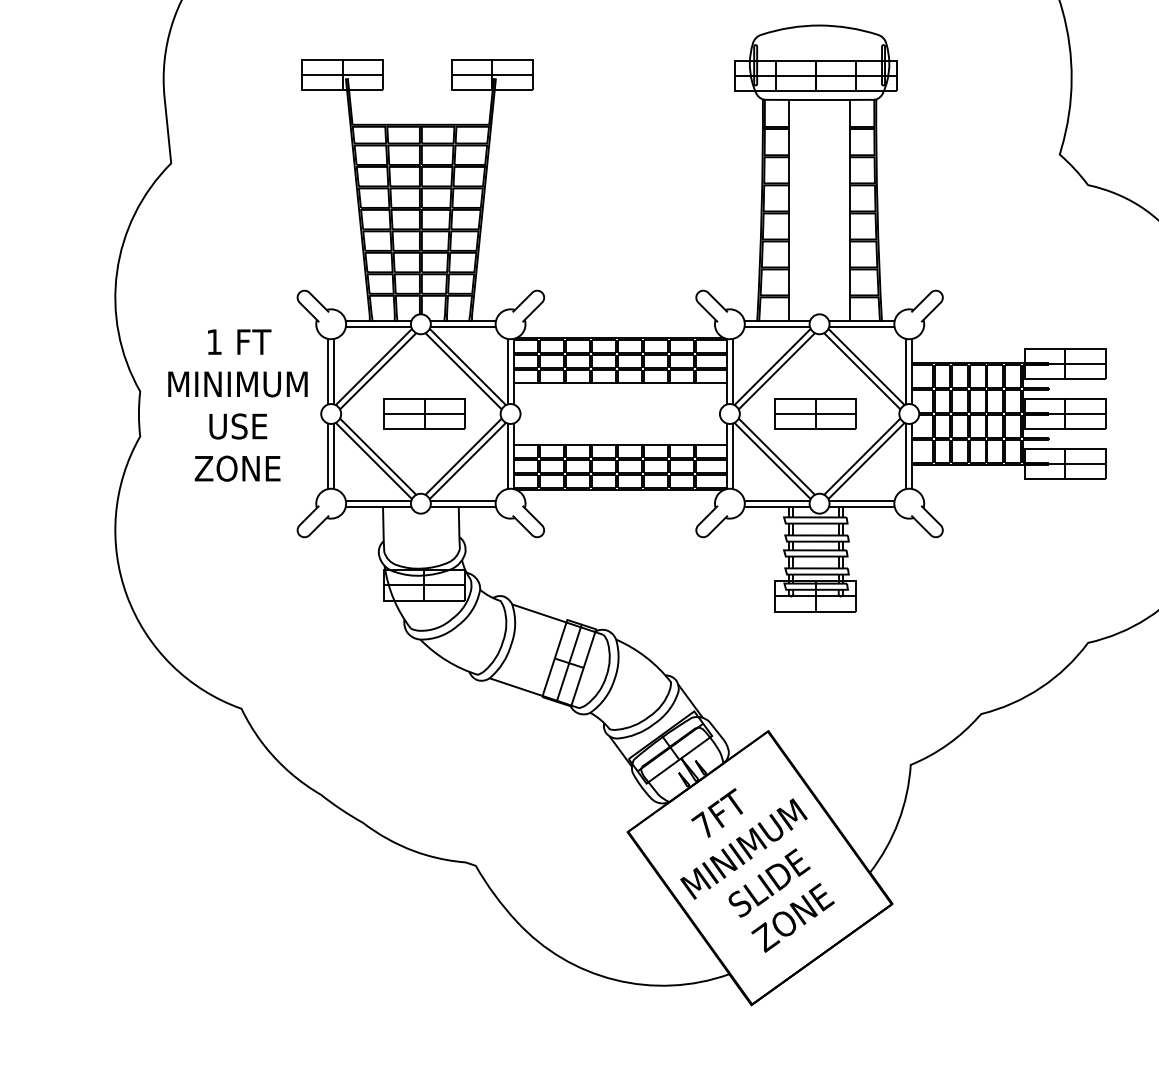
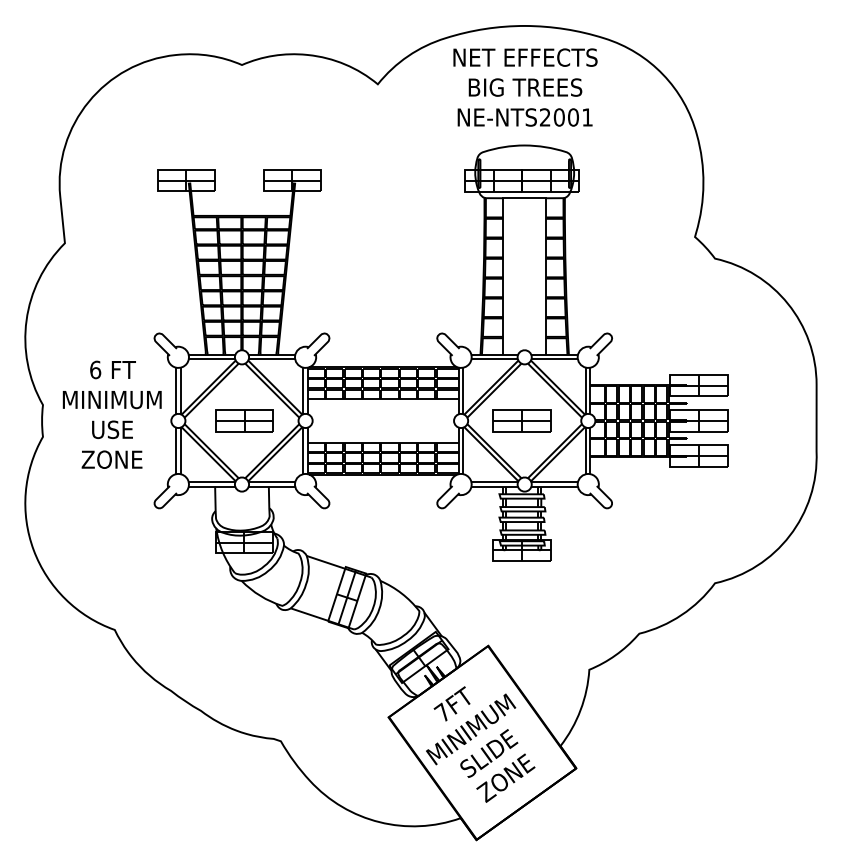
text: (214, 341) -> (95, 369), 1 -> 6

